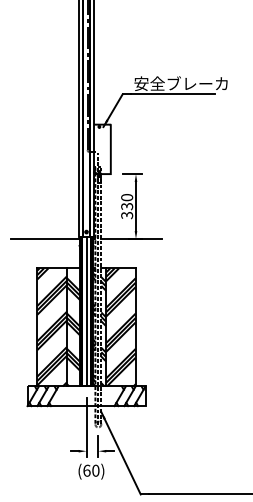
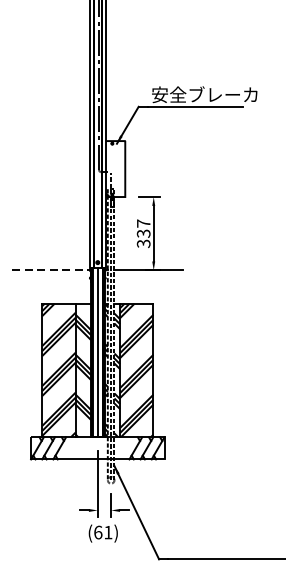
text: (127, 197) -> (144, 223), 330 -> 337
line: (45, 238) -> (51, 269), solid -> dashed
text: (95, 470) -> (107, 532), (60) -> (61)

